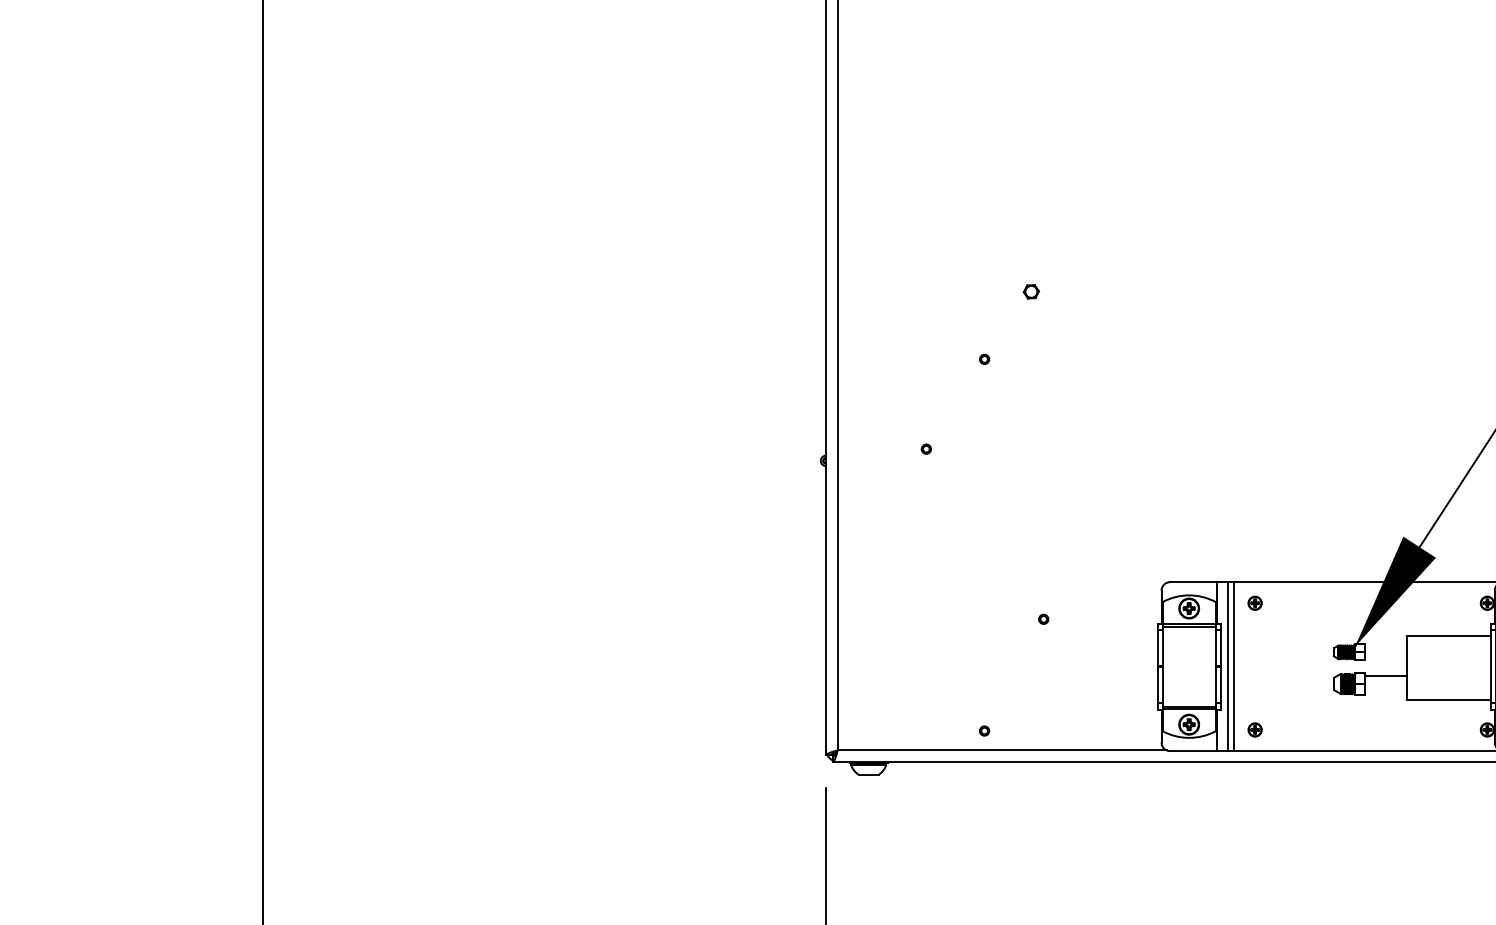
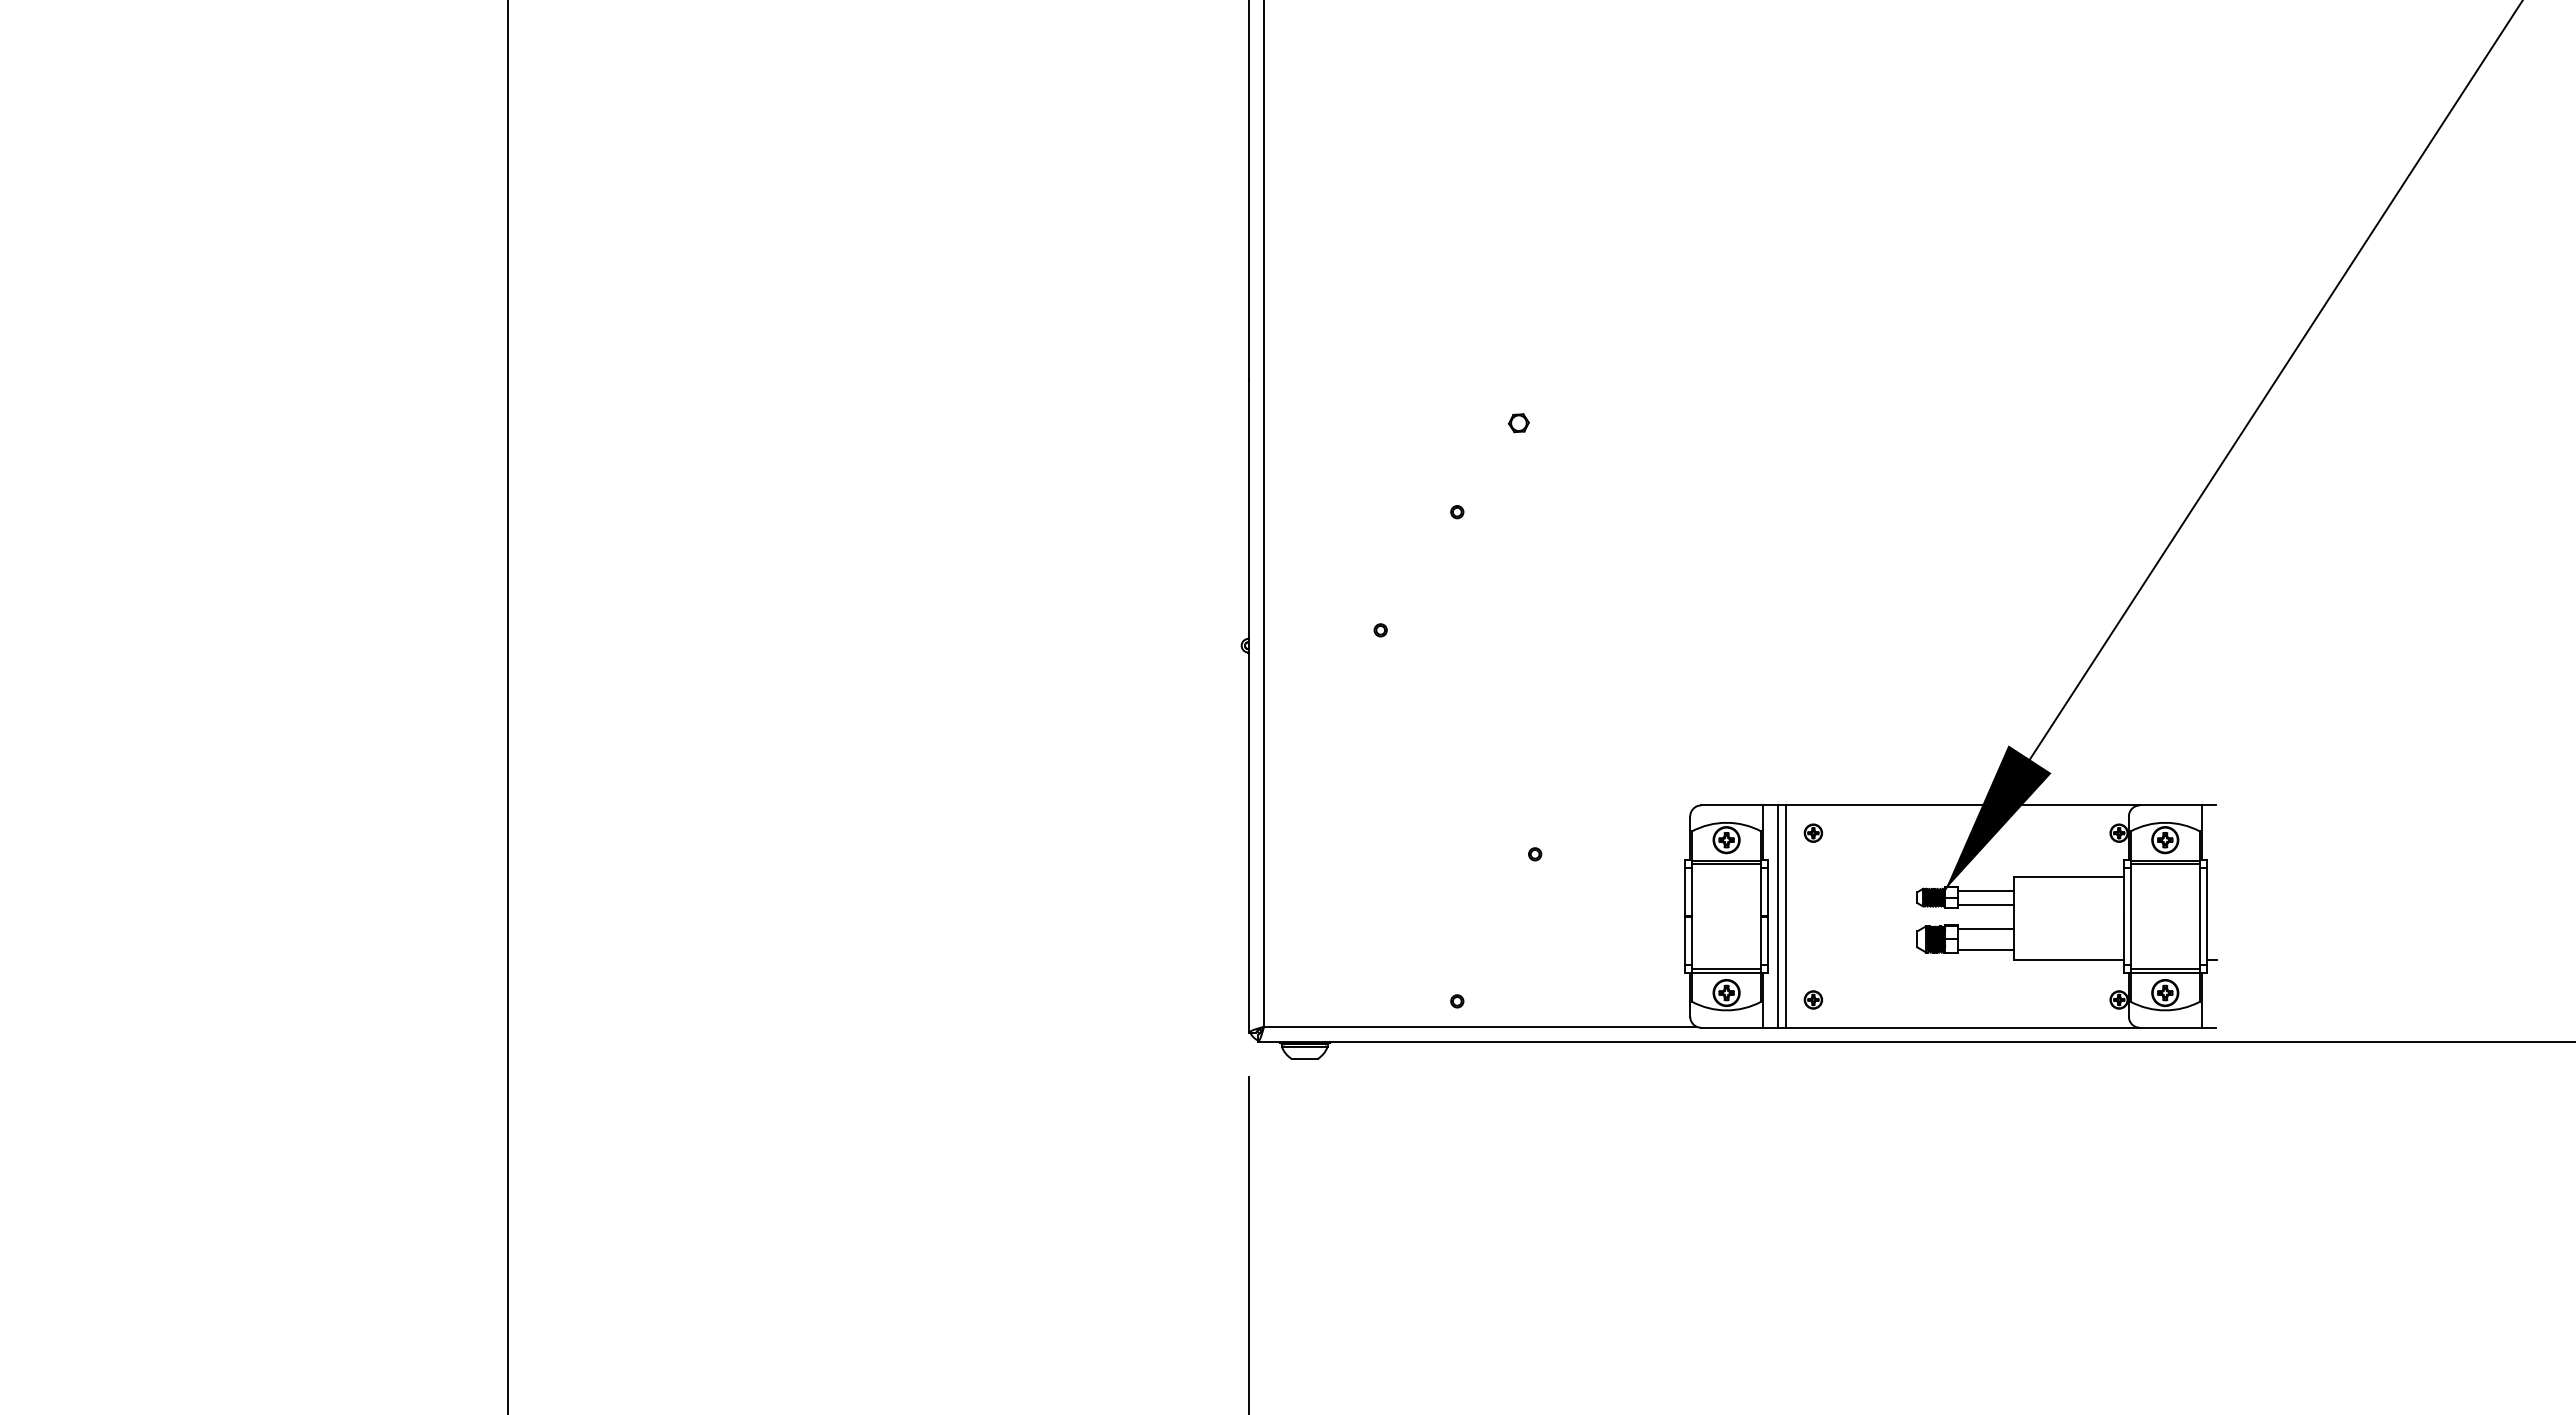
line: (1385, 646) -> (1985, 890), added
line: (1385, 657) -> (1985, 904), added
line: (1385, 691) -> (1985, 949), added

